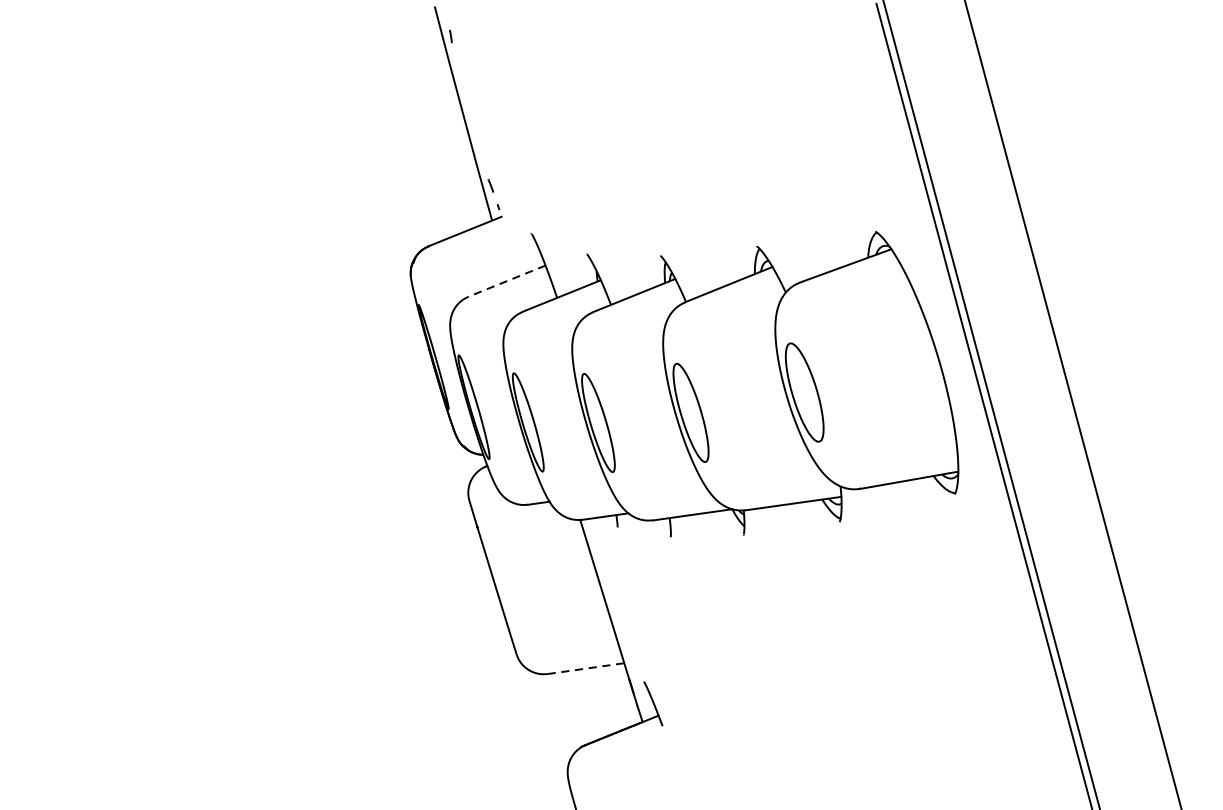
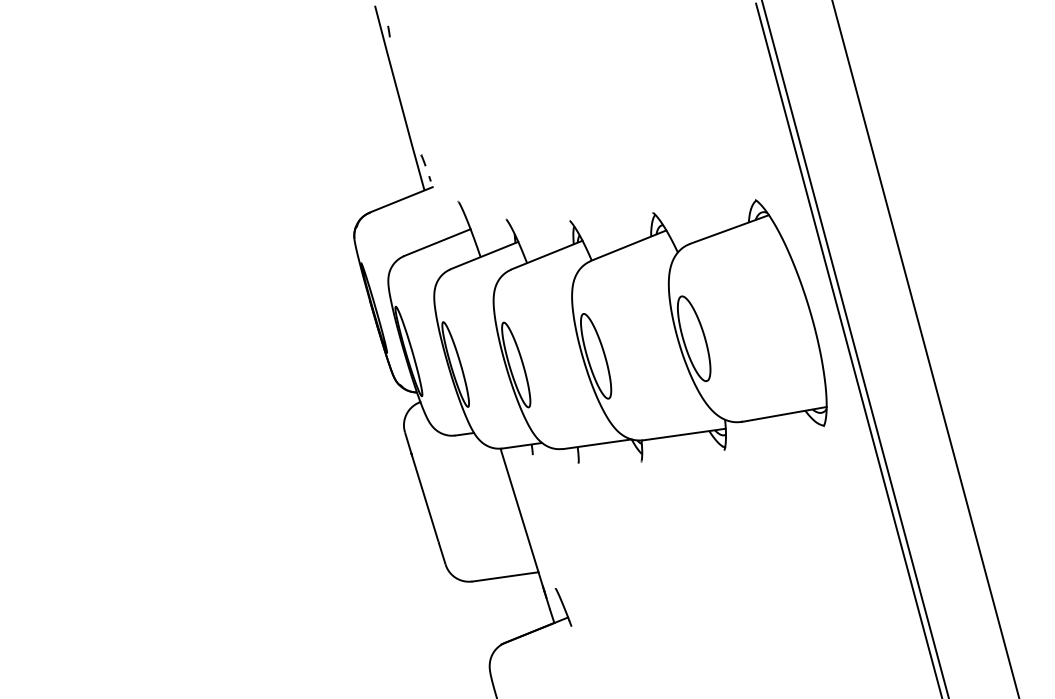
line: (507, 280) -> (437, 242), dashed -> solid
line: (587, 668) -> (506, 576), dashed -> solid

